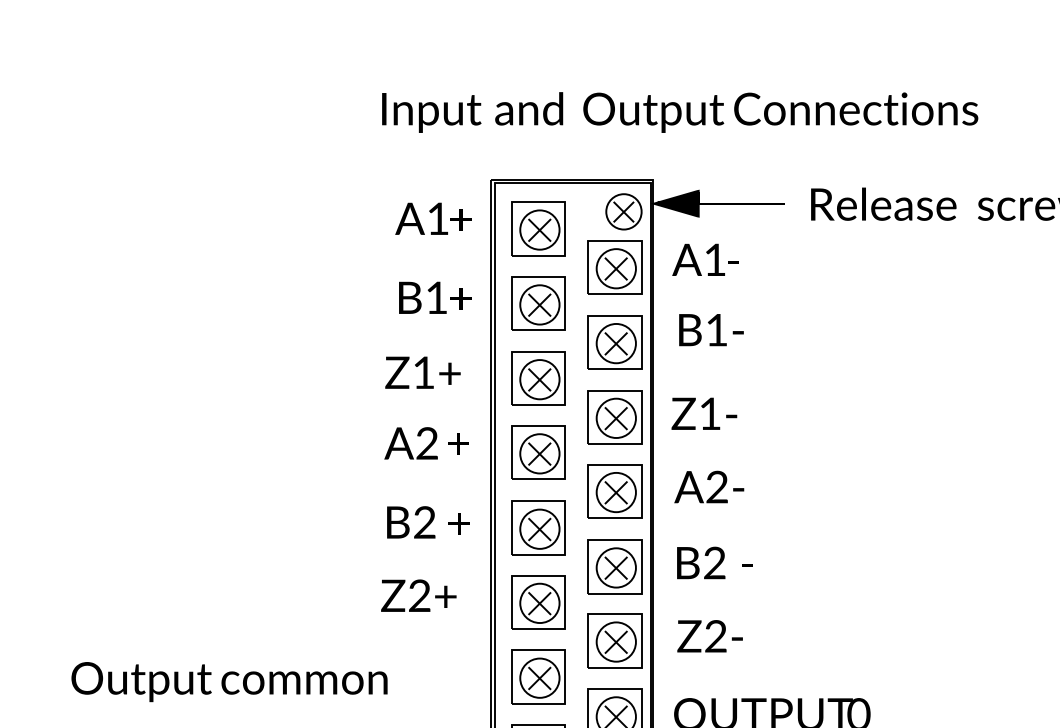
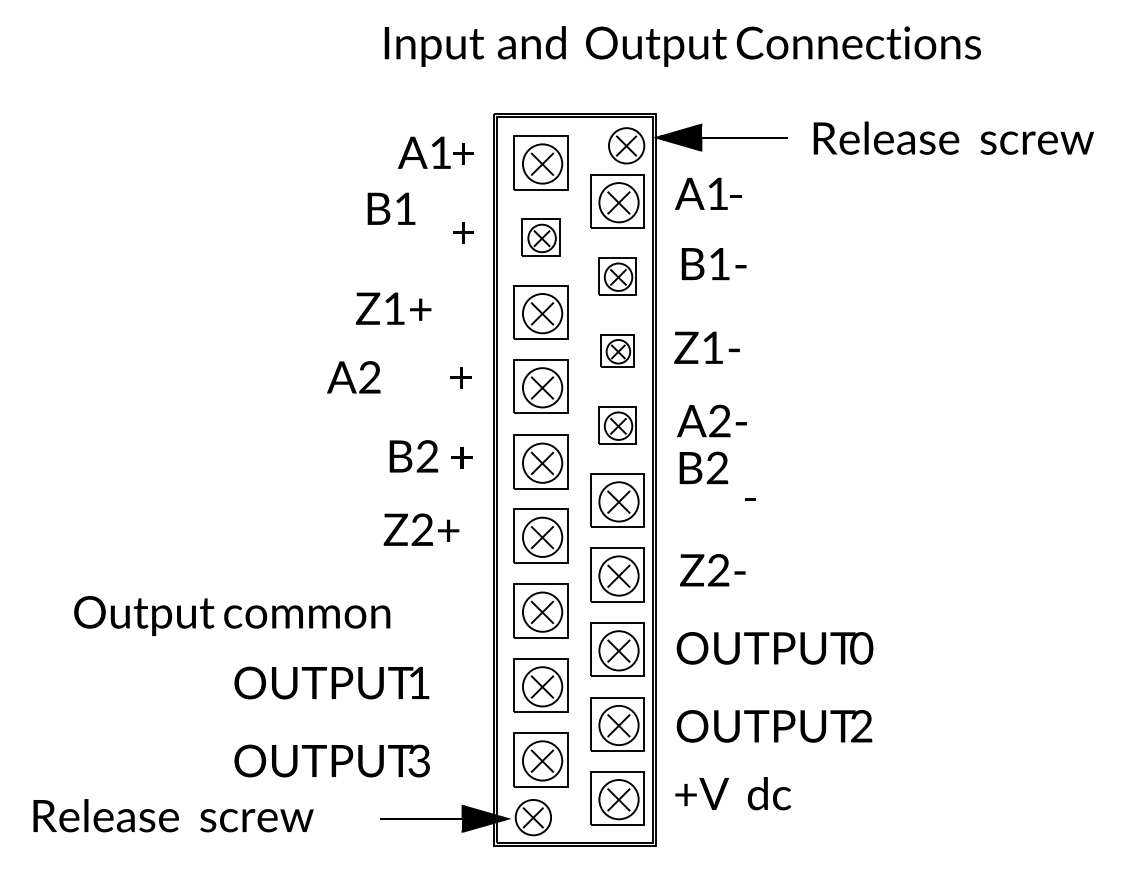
text: (422, 297) -> (391, 208), moved
part: (537, 303) -> (540, 237), size x0.7
part: (614, 342) -> (617, 276), size x0.7
text: (422, 372) -> (393, 308), moved
part: (614, 416) -> (617, 350), size x0.6
text: (410, 443) -> (353, 377), moved
part: (614, 491) -> (617, 425), size x0.7
text: (700, 562) -> (703, 467), moved

